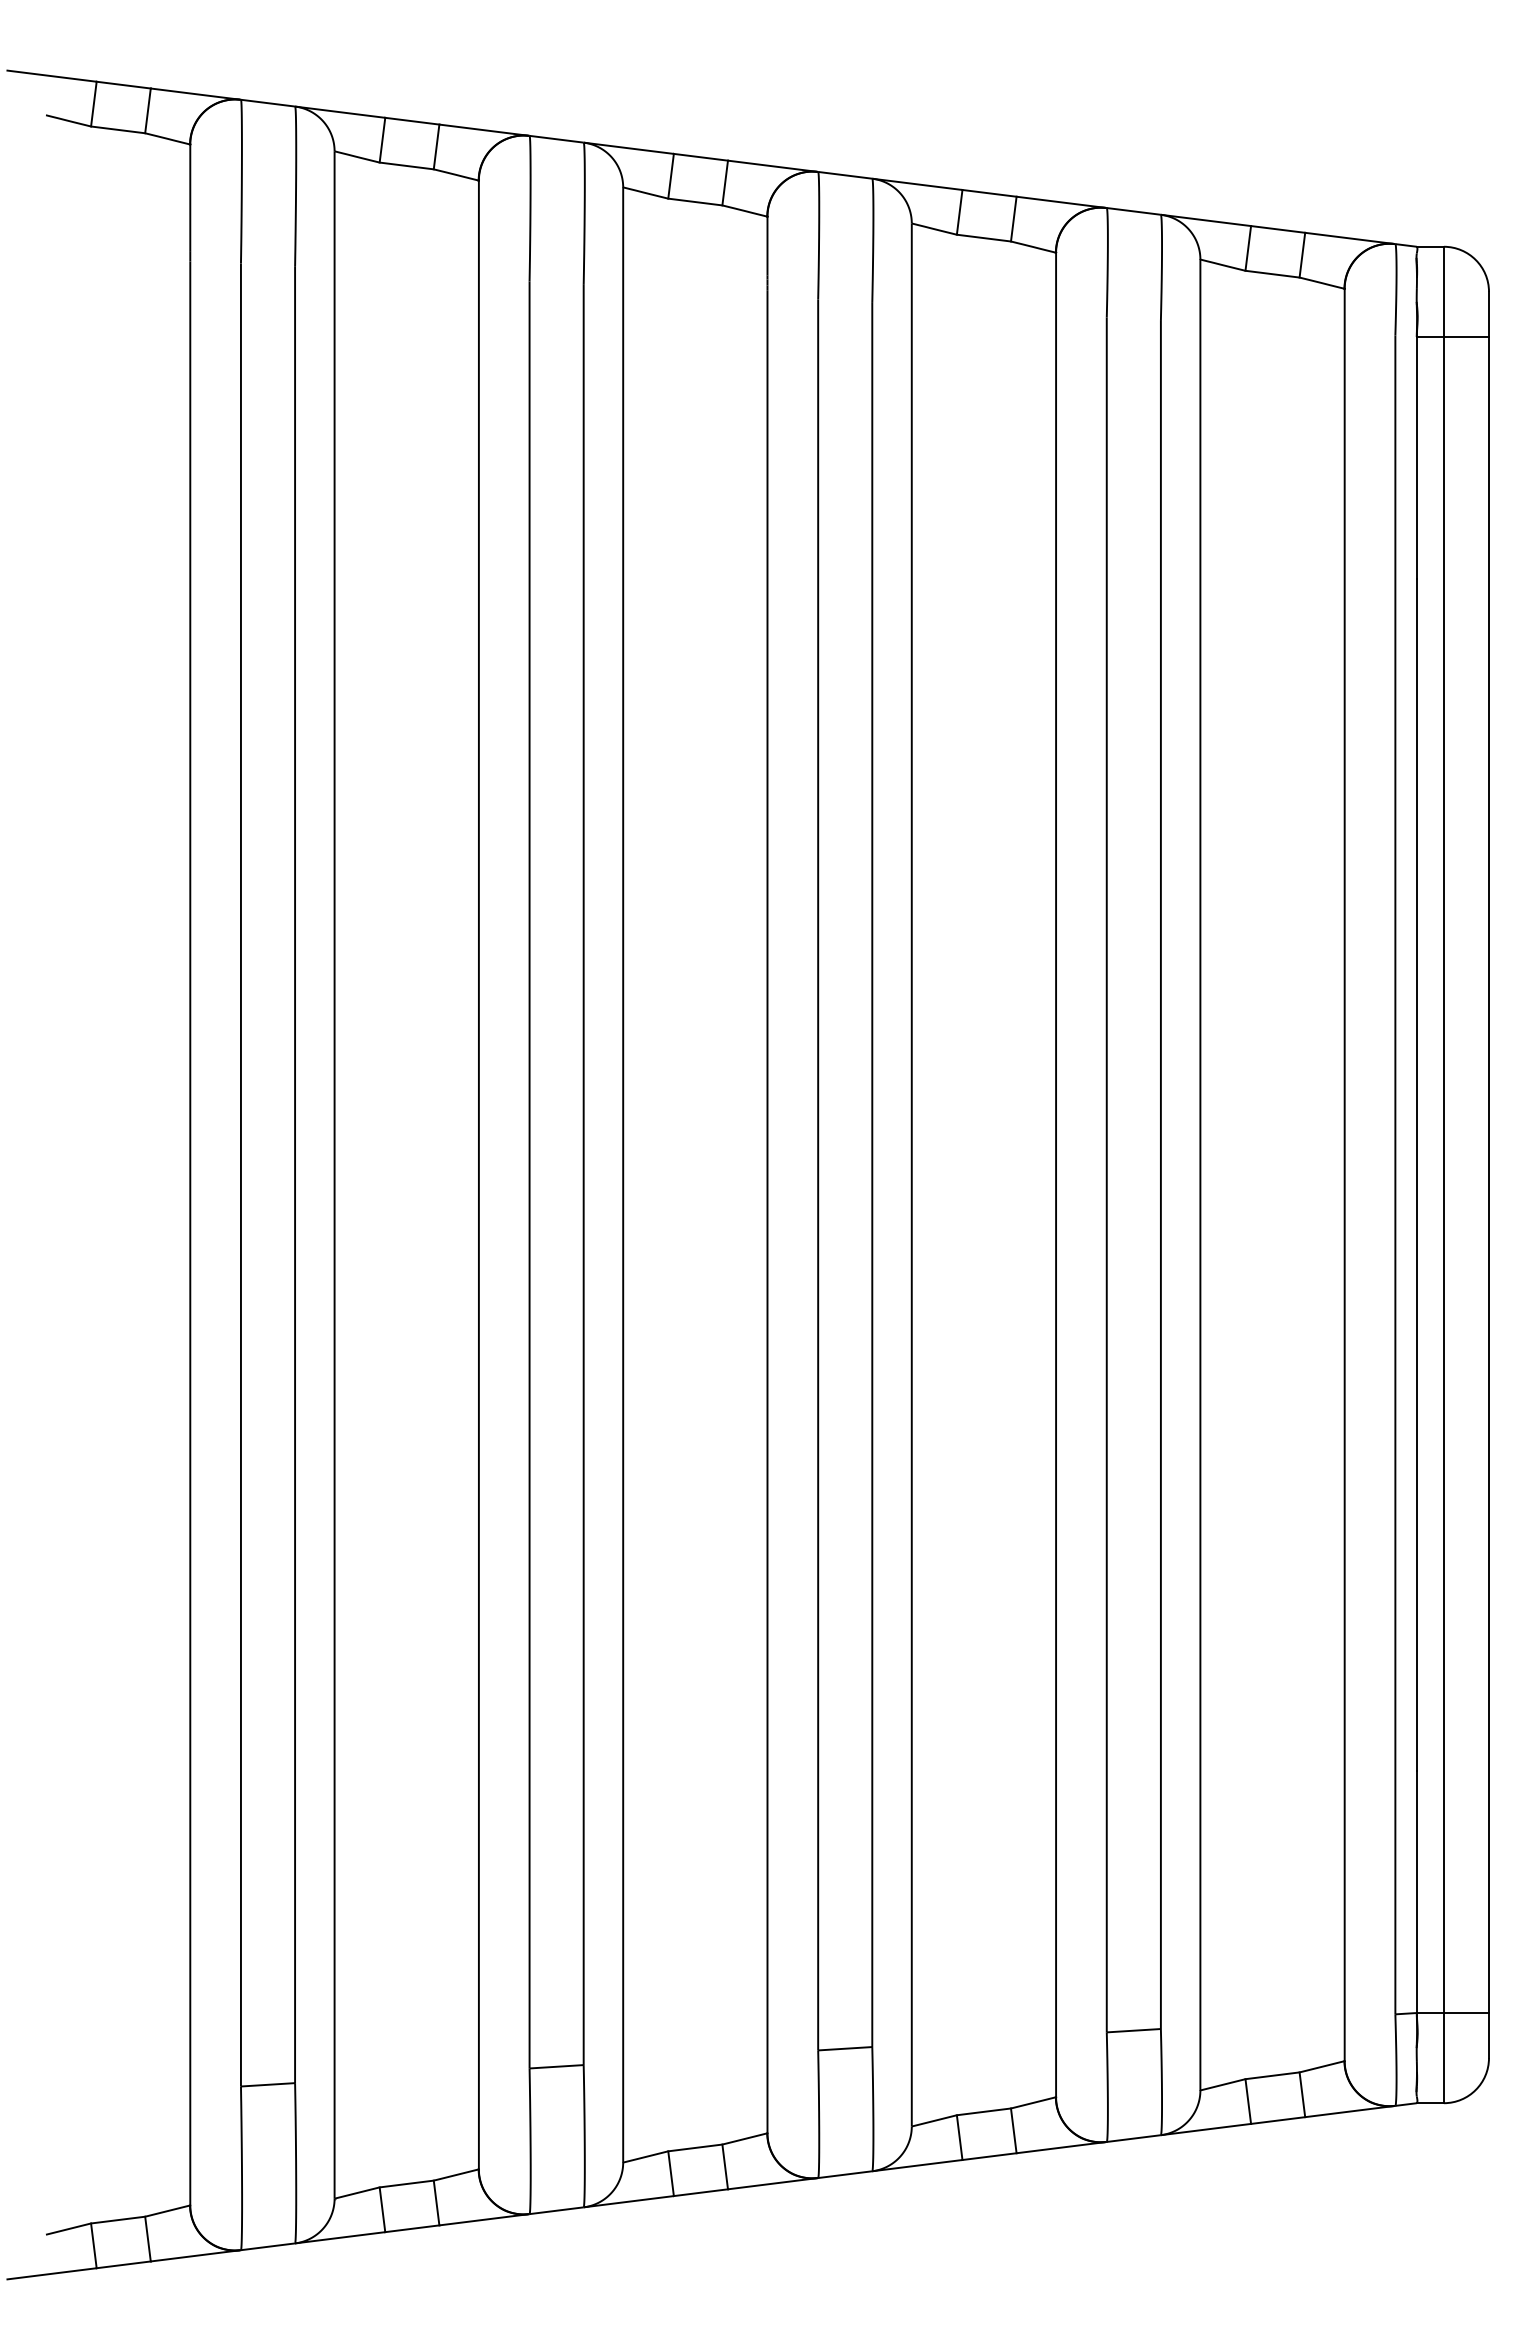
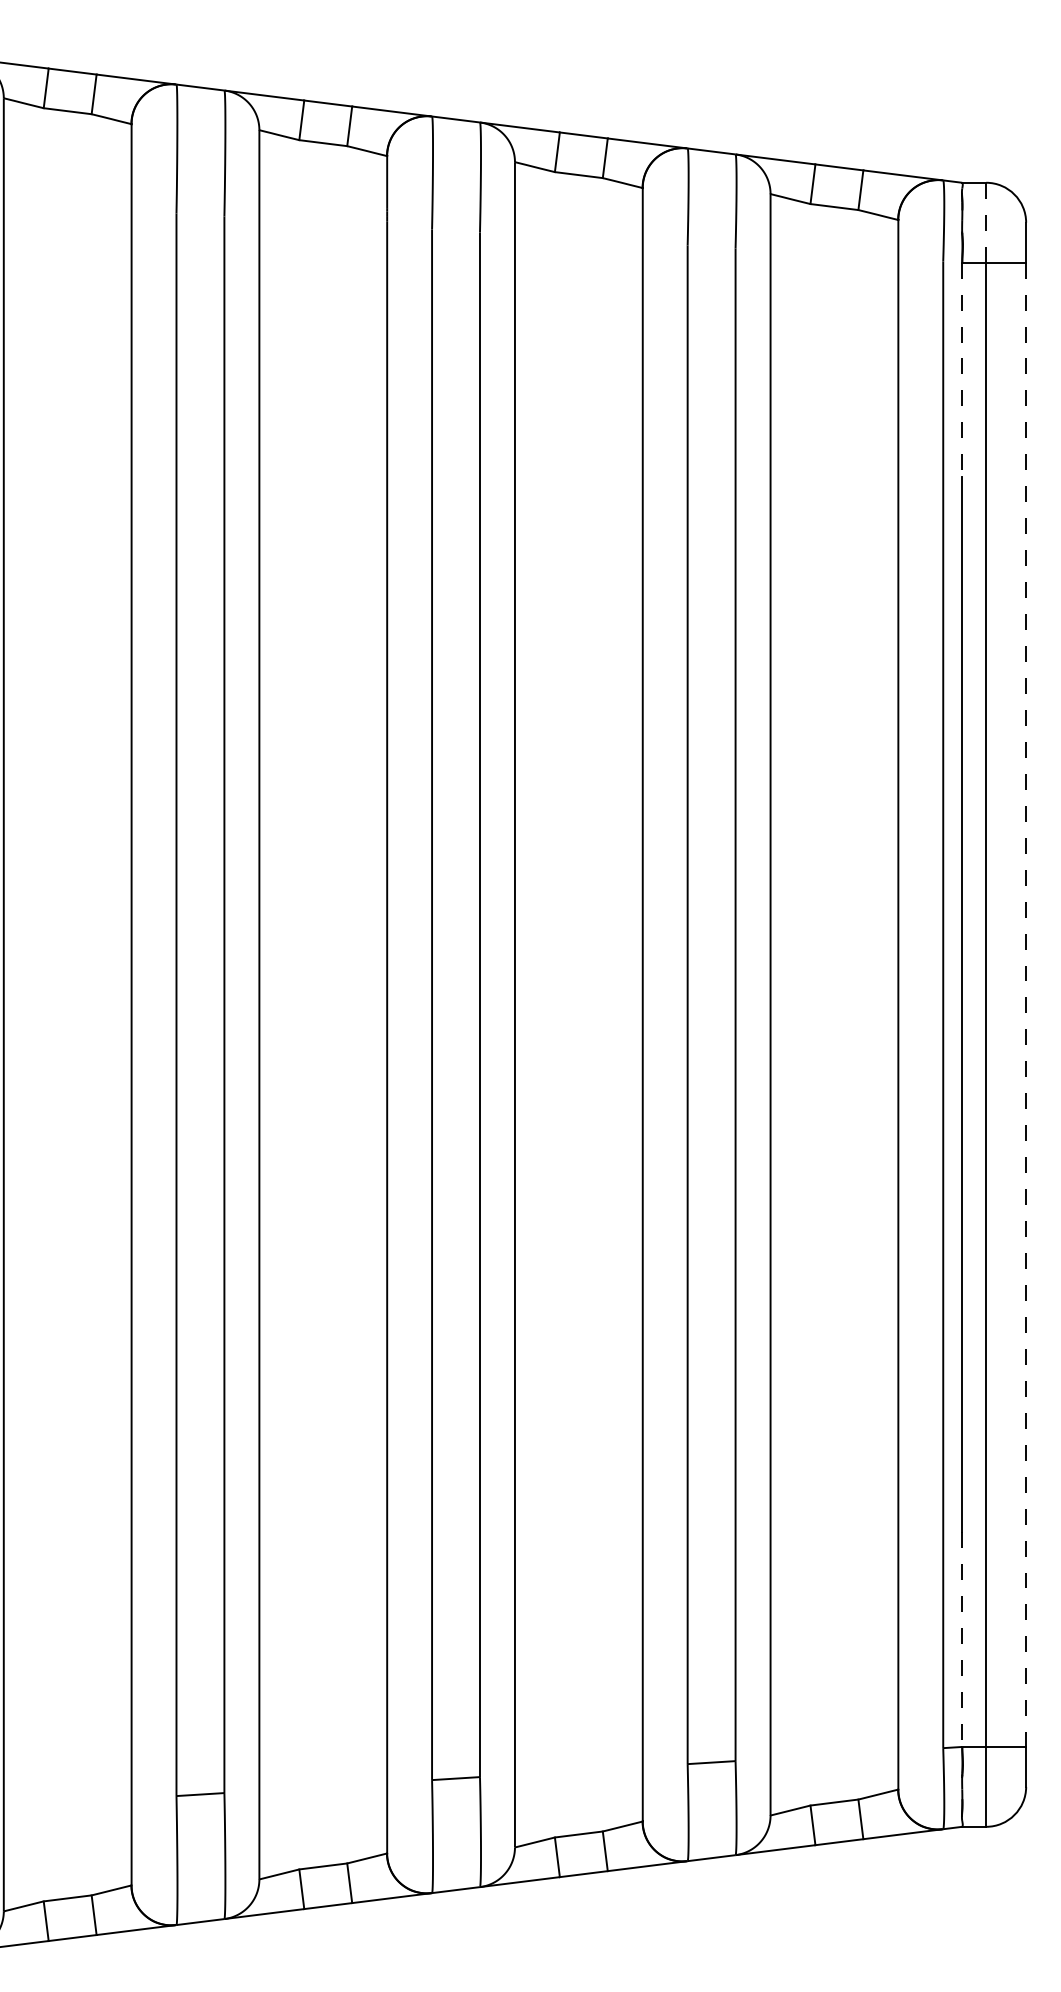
line: (1443, 292) -> (985, 223), solid -> dashed
line: (1416, 458) -> (961, 370), solid -> dashed
line: (1489, 1175) -> (1026, 1005), solid -> dashed
line: (1416, 1892) -> (961, 1640), solid -> dashed

